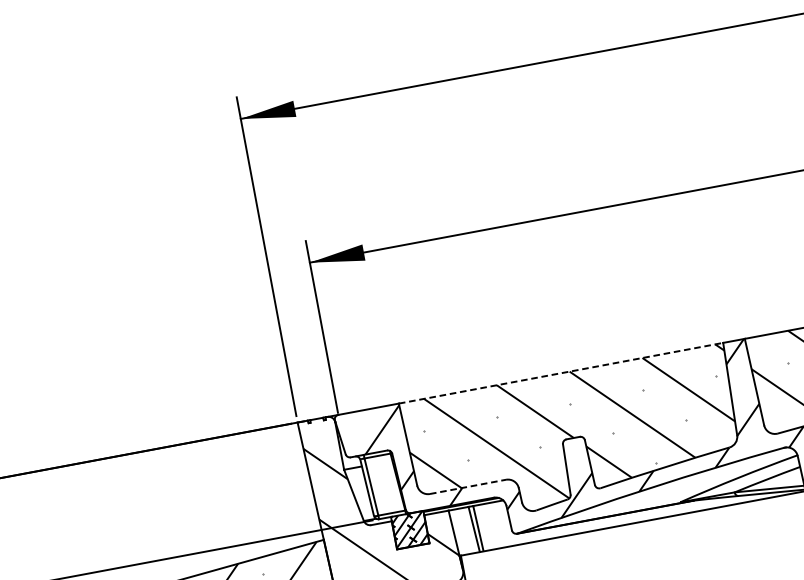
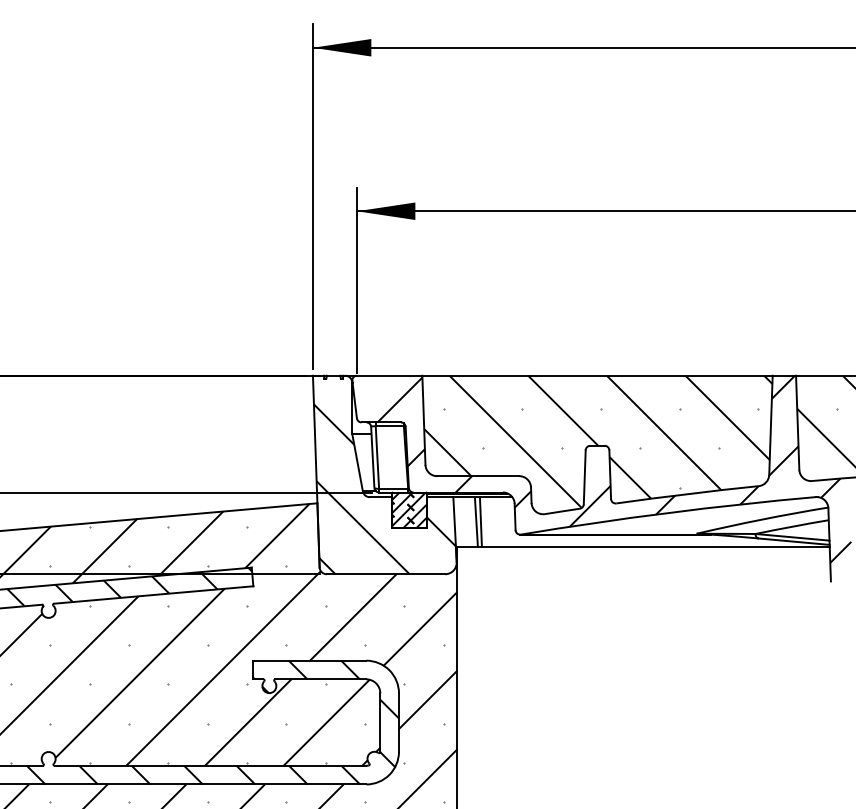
line: (561, 372) -> (598, 375), dashed -> solid
line: (468, 487) -> (478, 476), dashed -> solid

